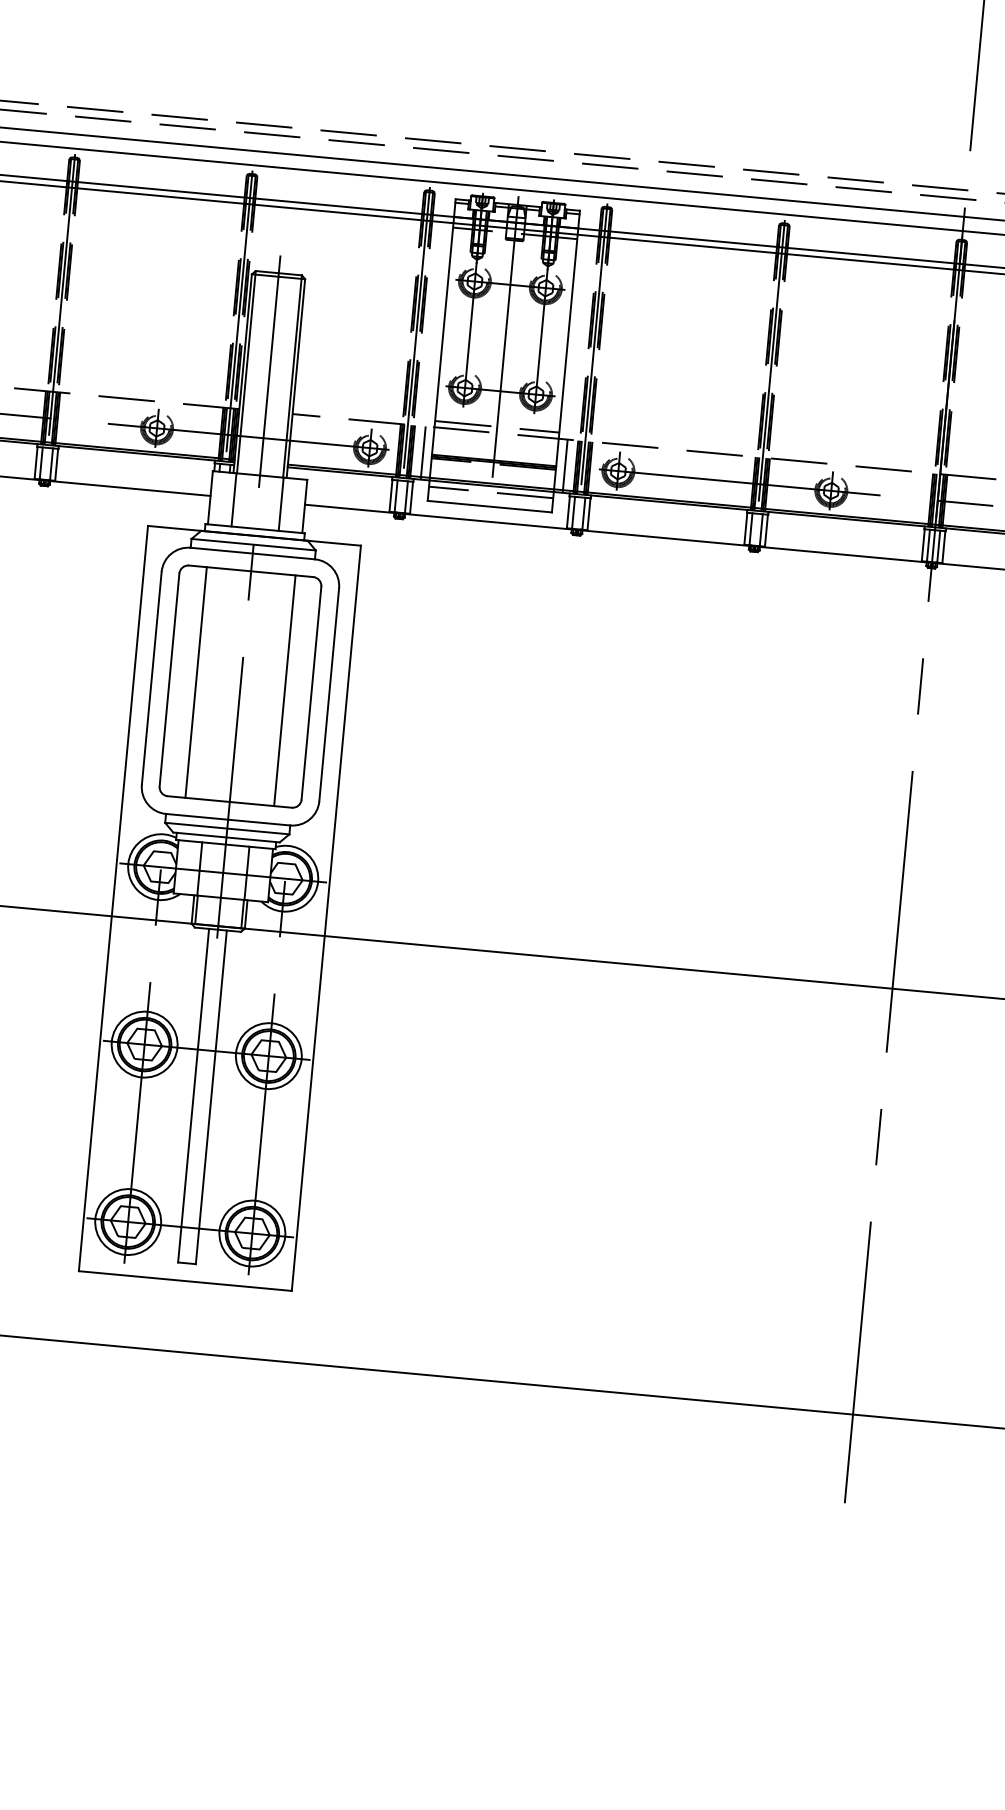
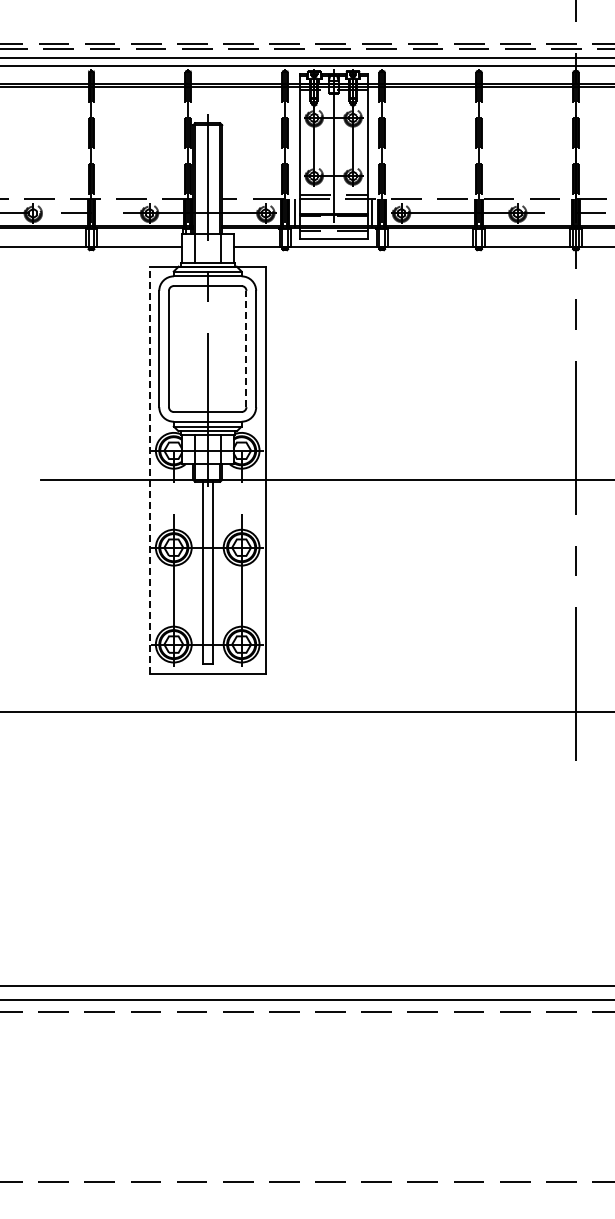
line: (196, 683) -> (183, 349), removed
line: (283, 691) -> (231, 349), removed
line: (311, 692) -> (246, 348), solid -> dashed
line: (113, 899) -> (149, 470), solid -> dashed

